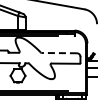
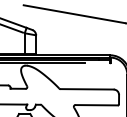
line: (59, 53) -> (87, 89), dashed -> solid

